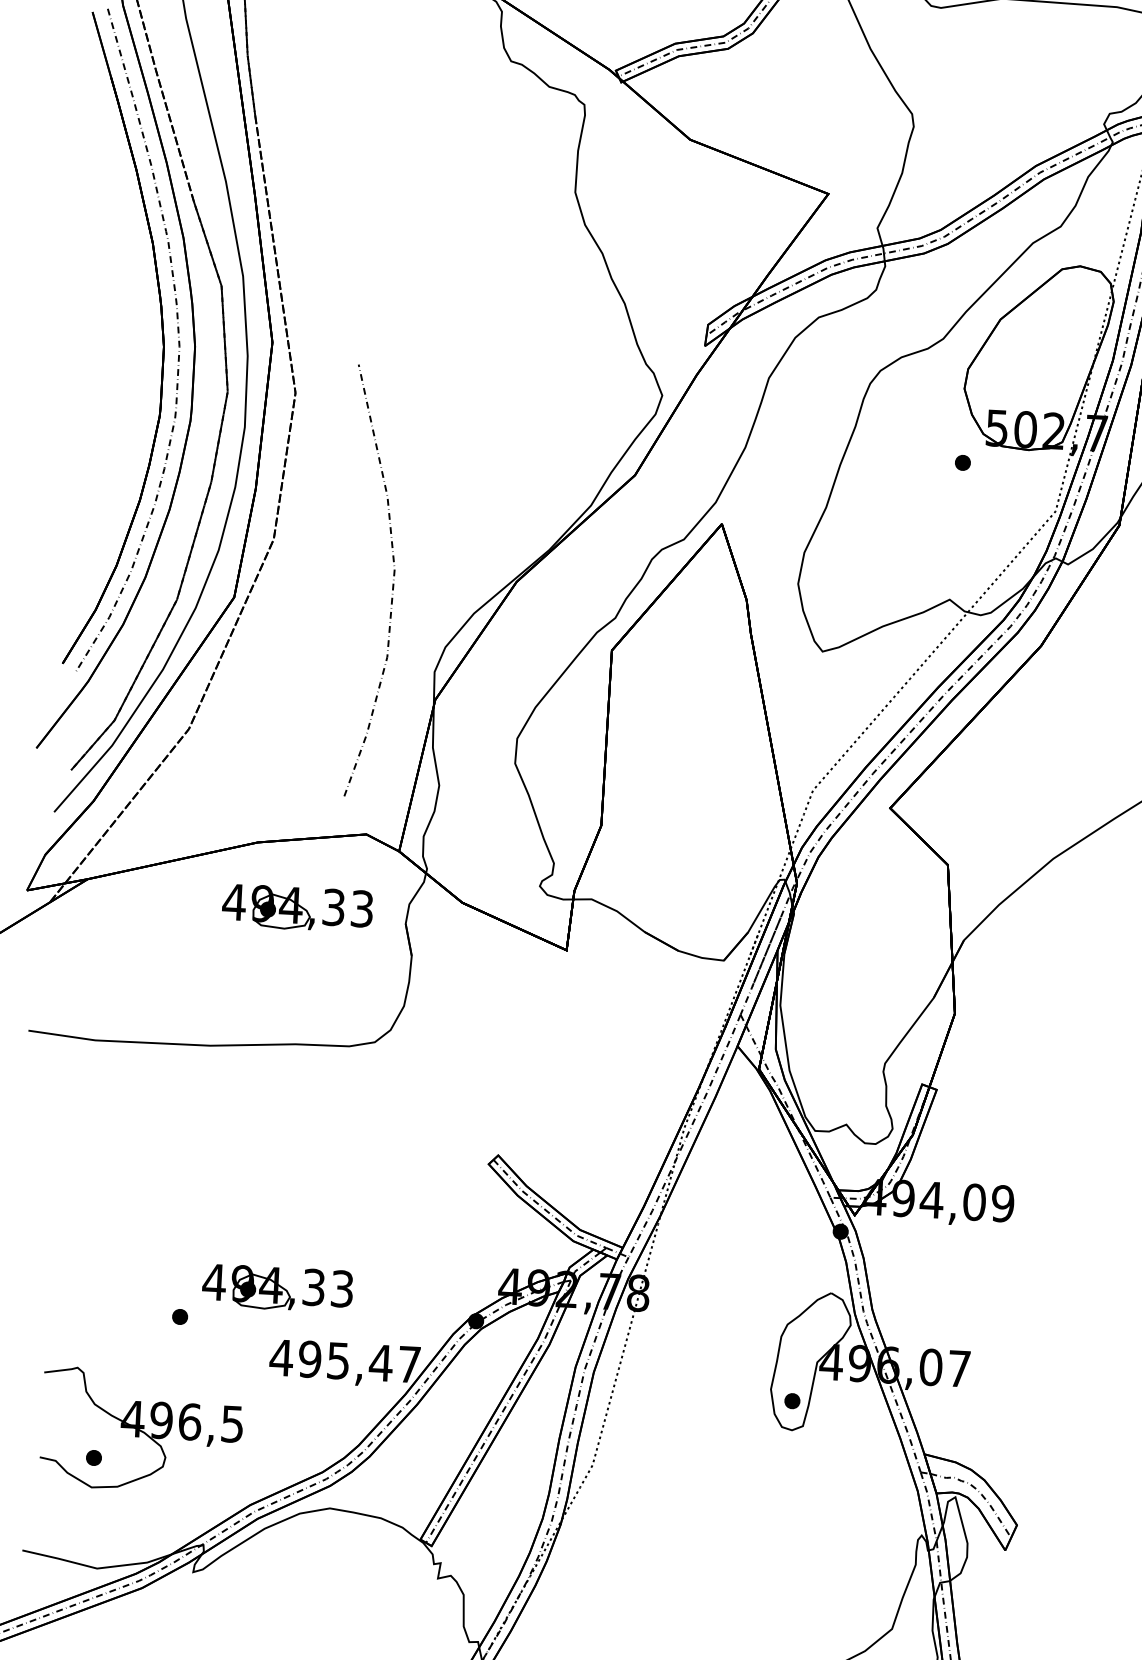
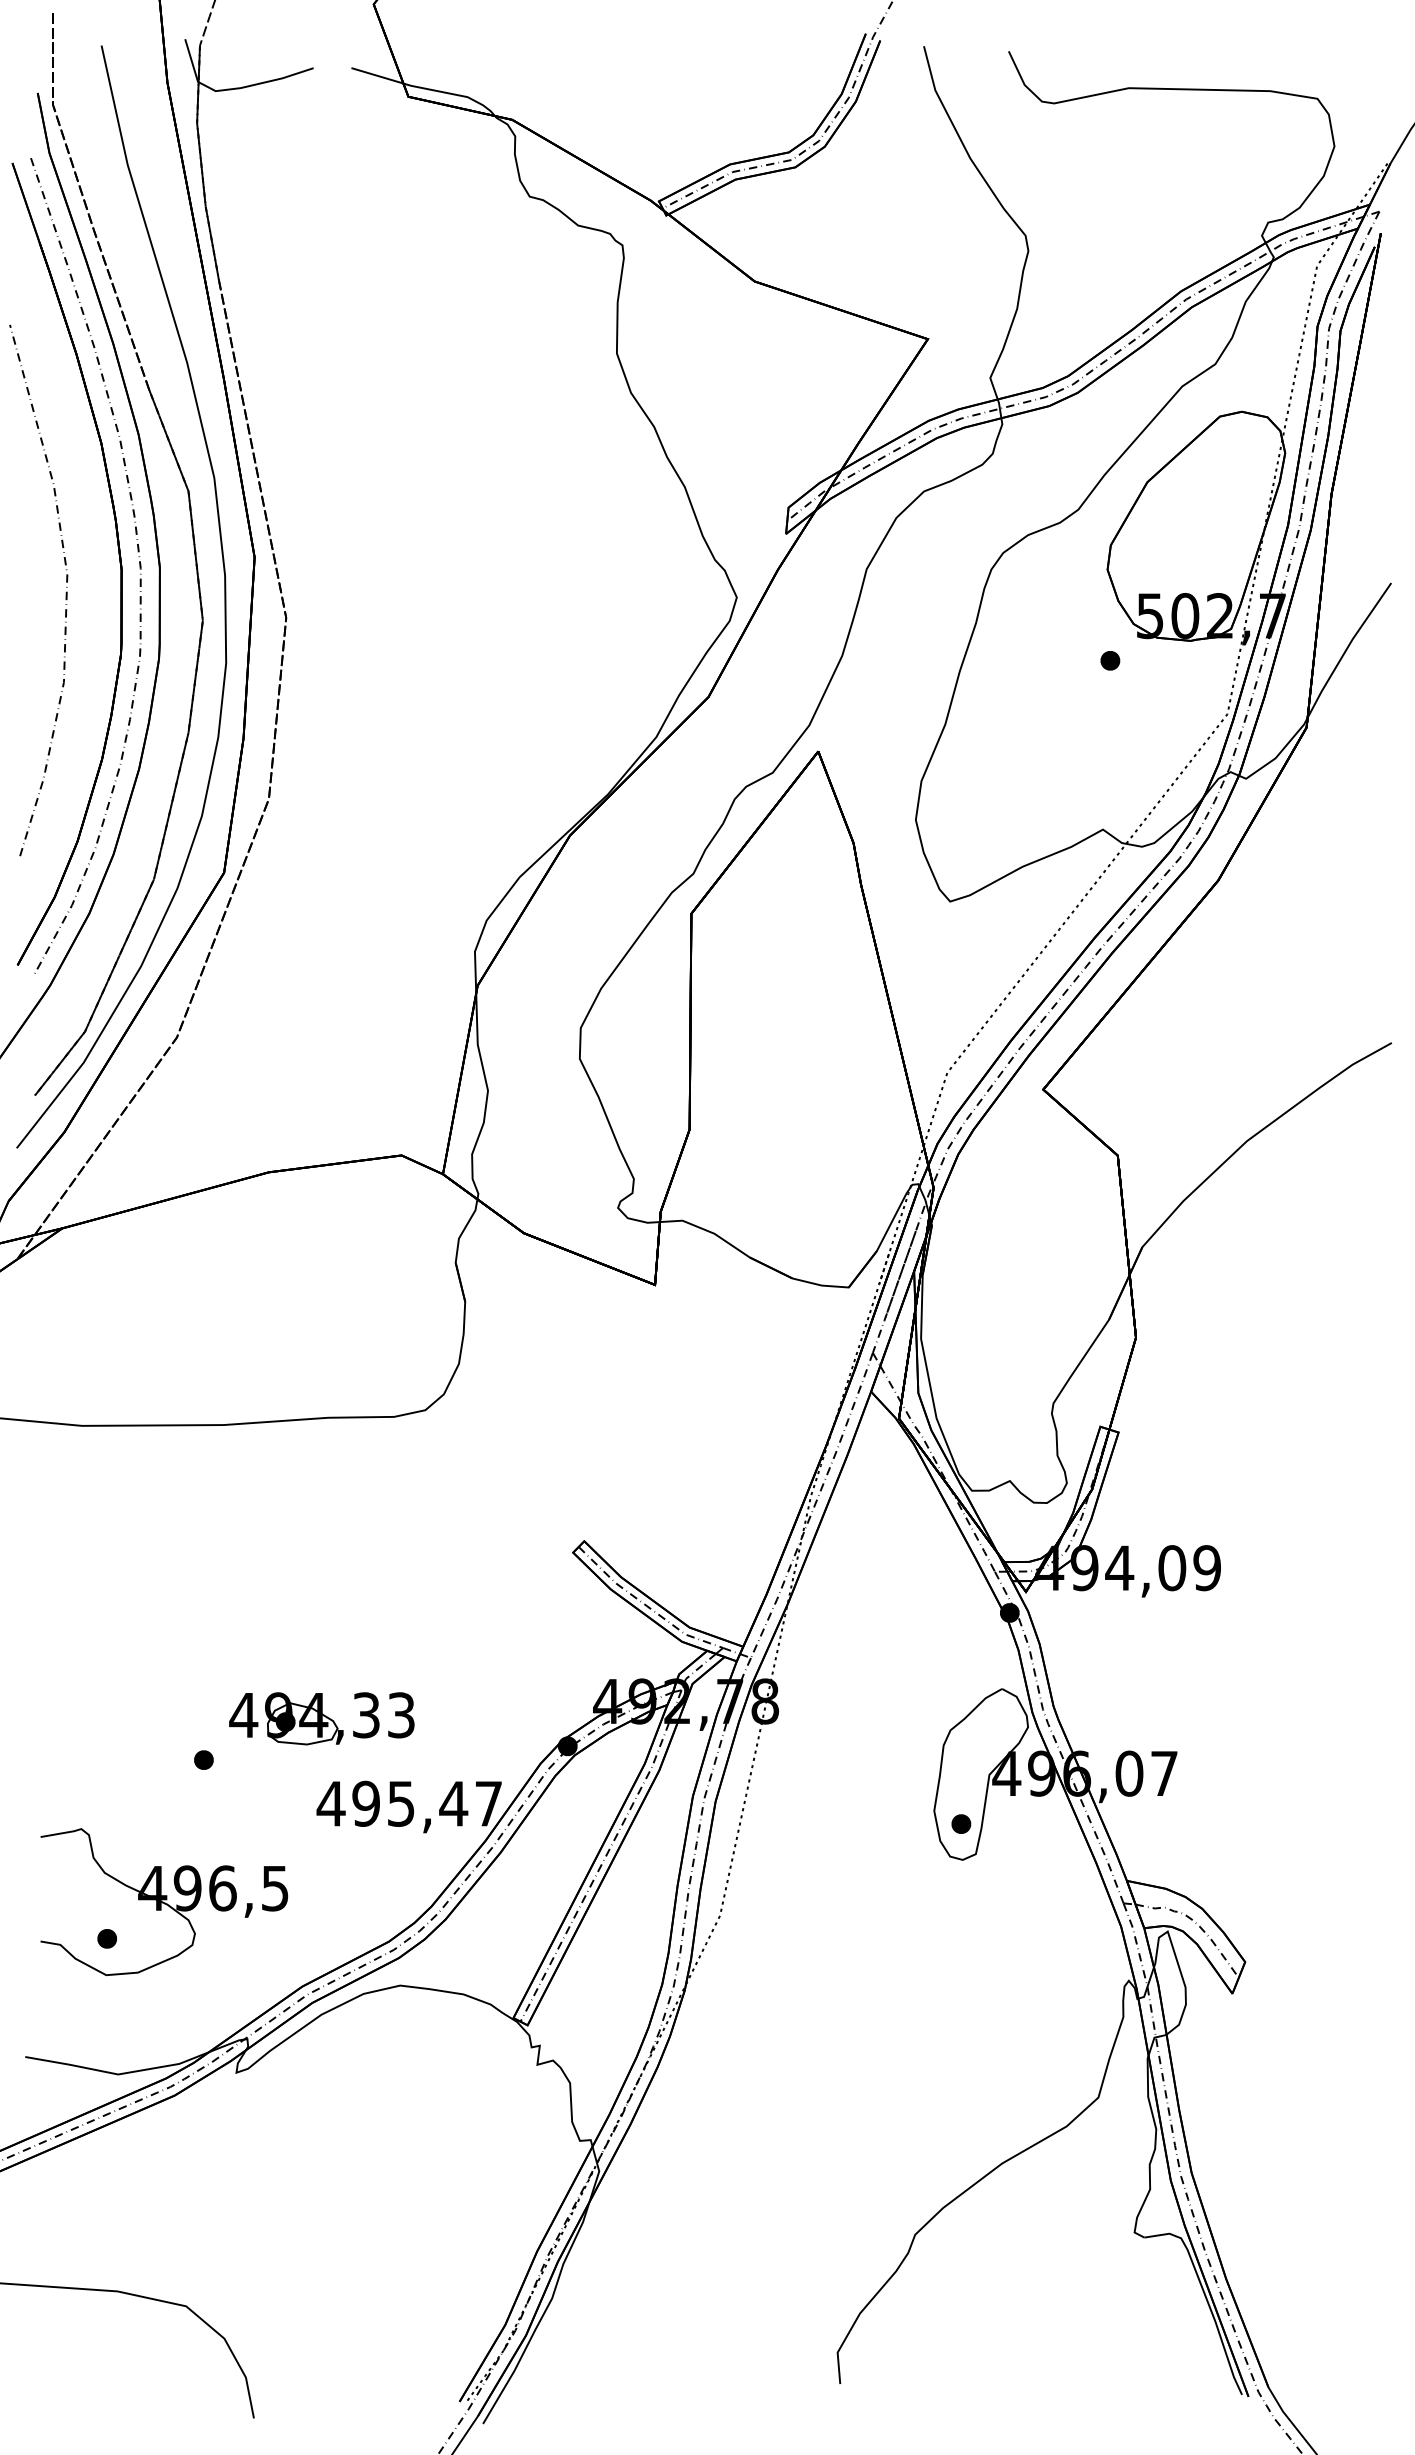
curve: (392, 584) -> (65, 592), moved
part: (297, 908) -> (321, 1250), removed

